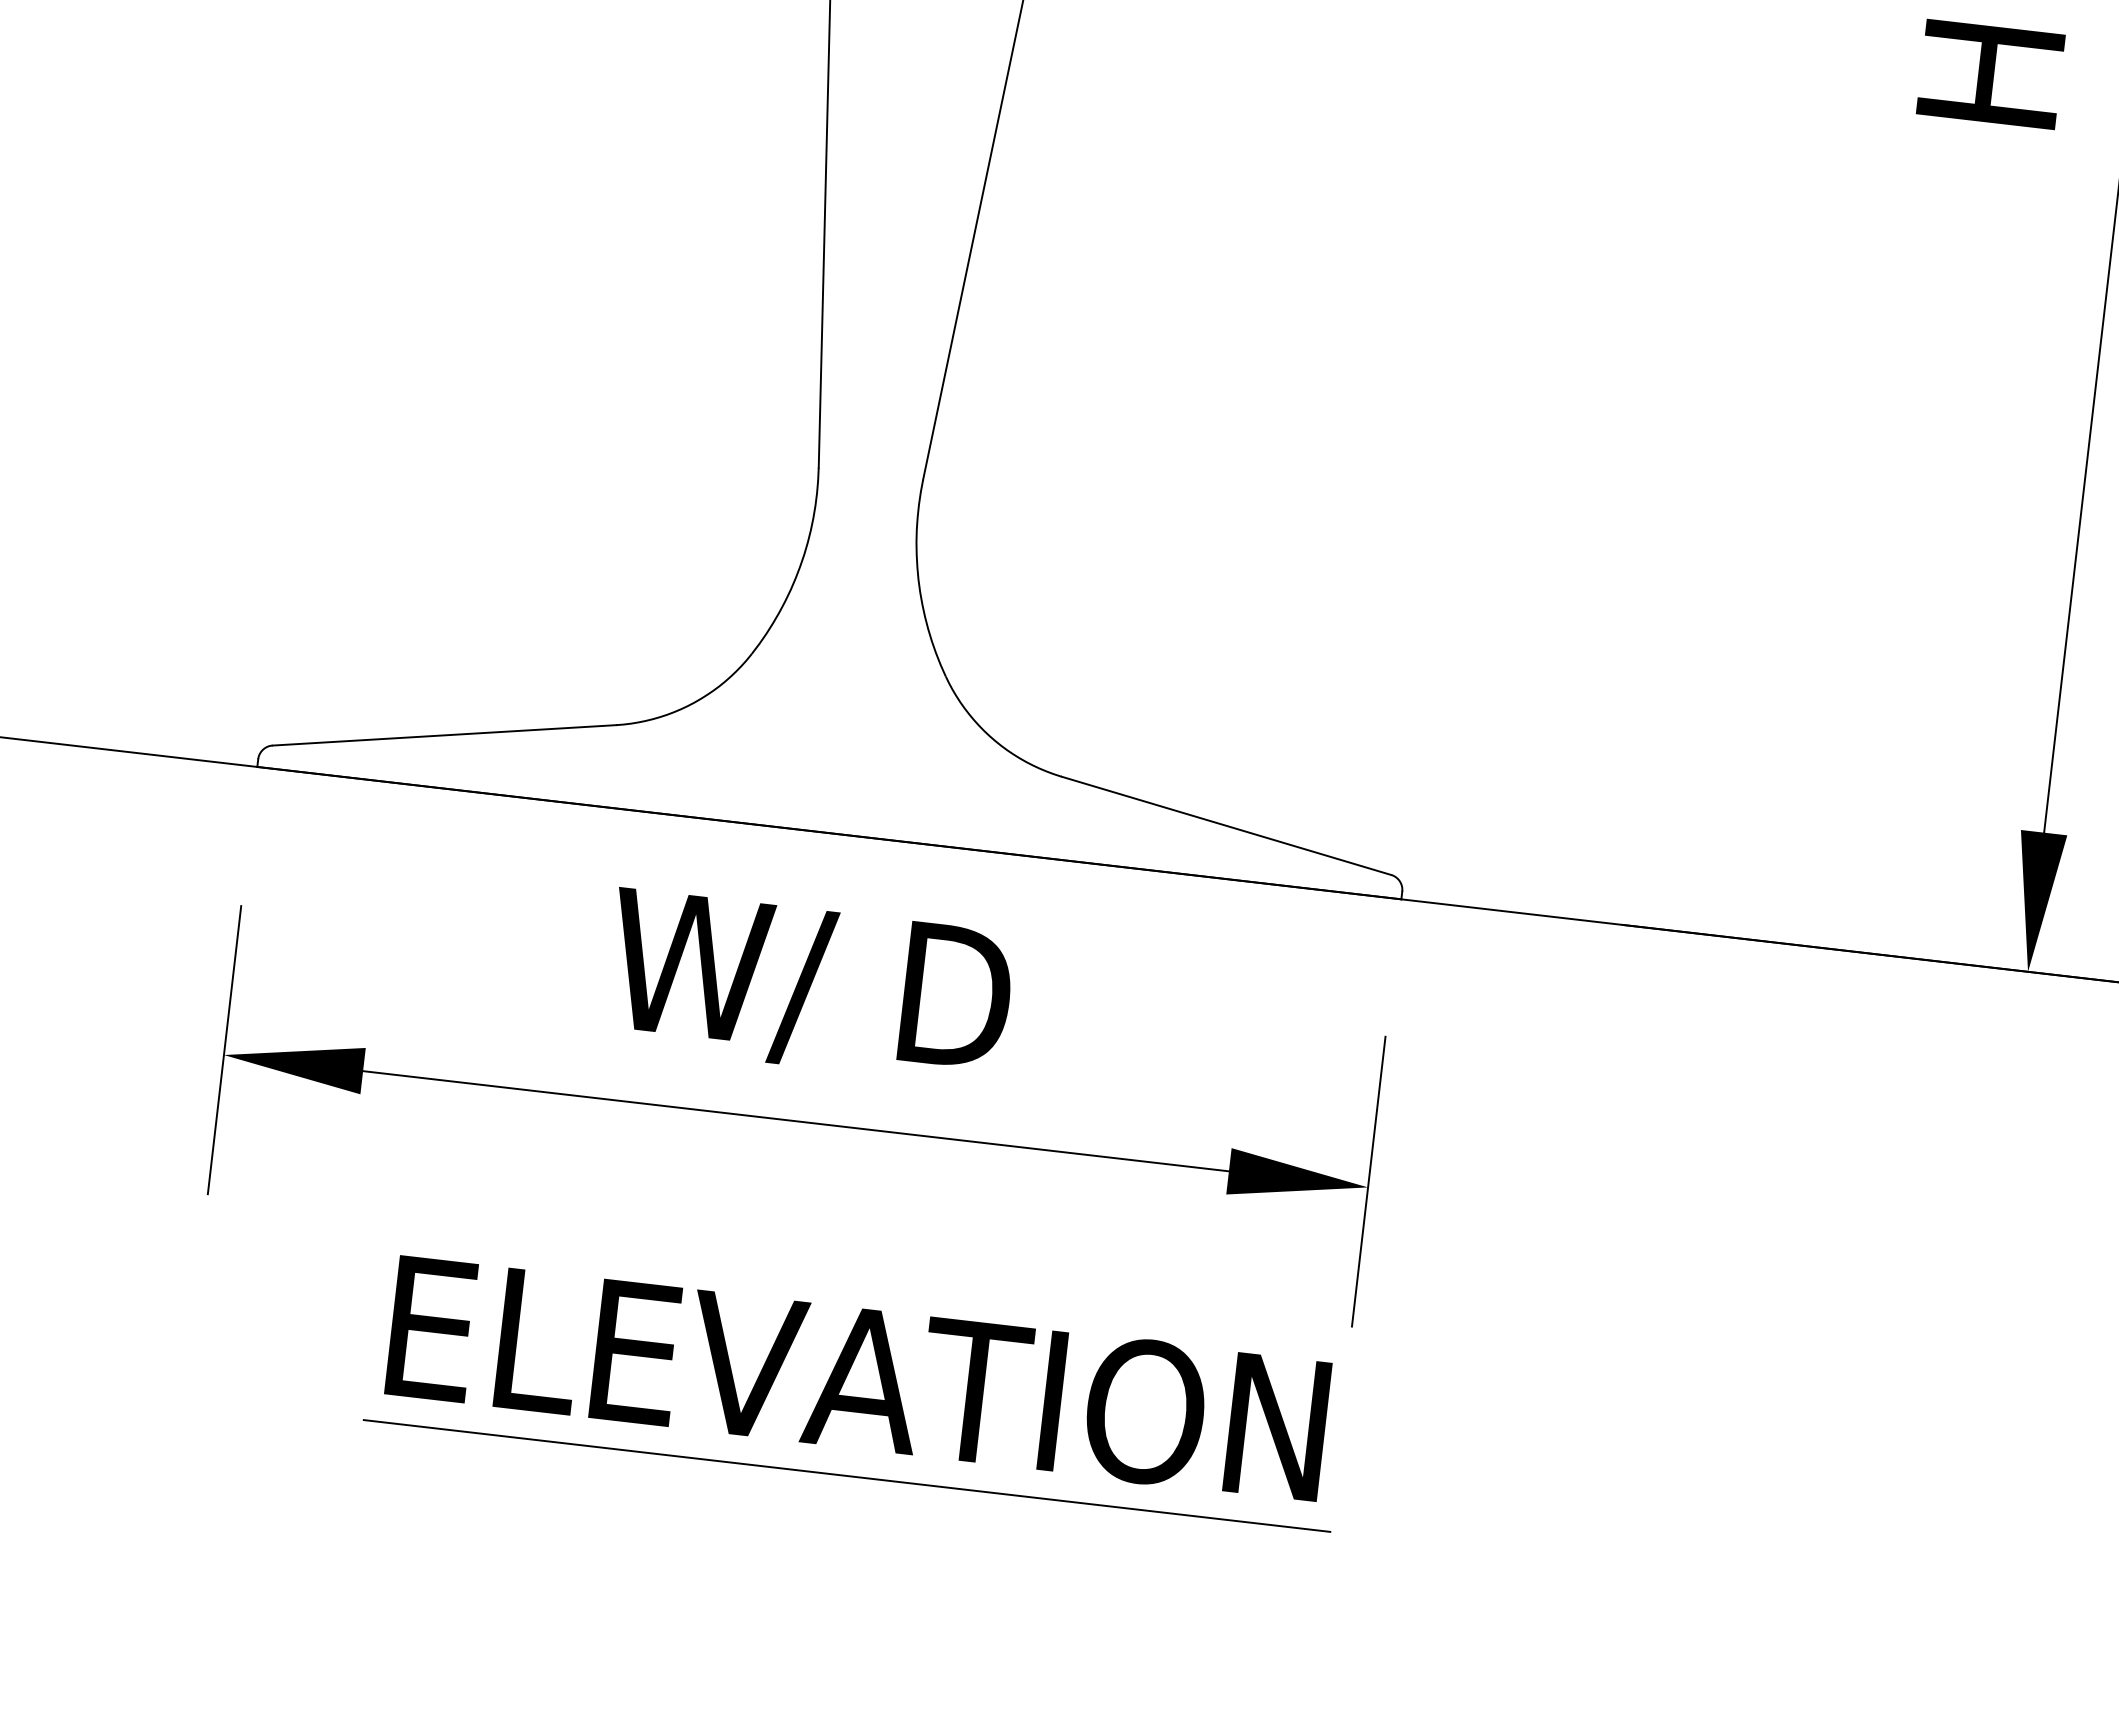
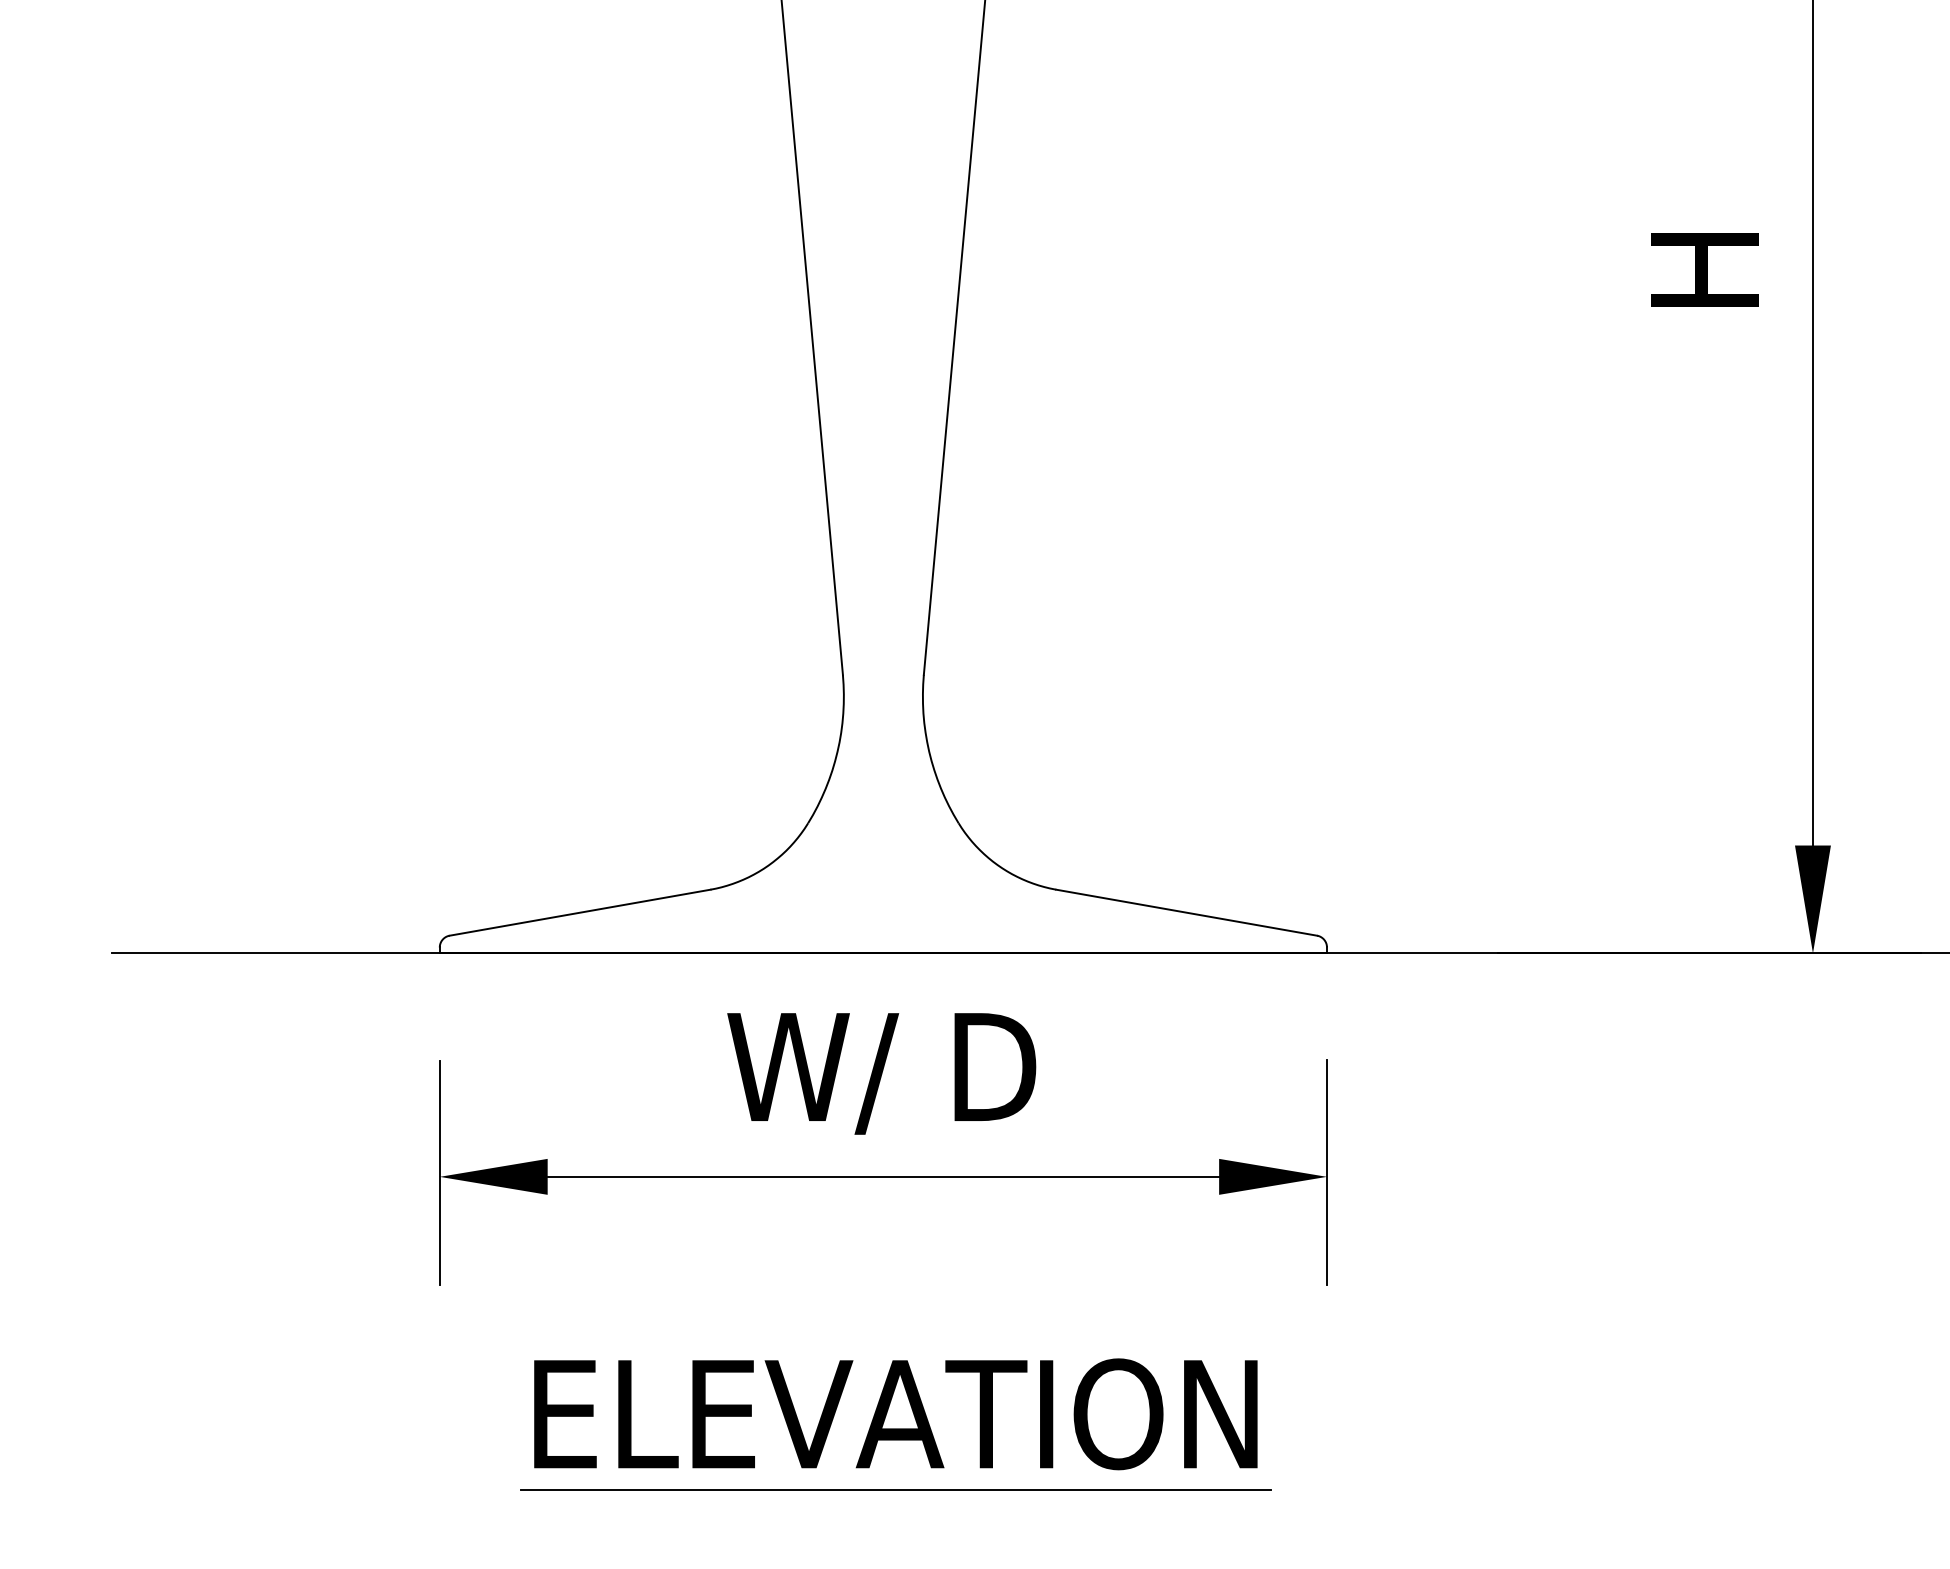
part: (856, 1391) -> (895, 1424), moved

